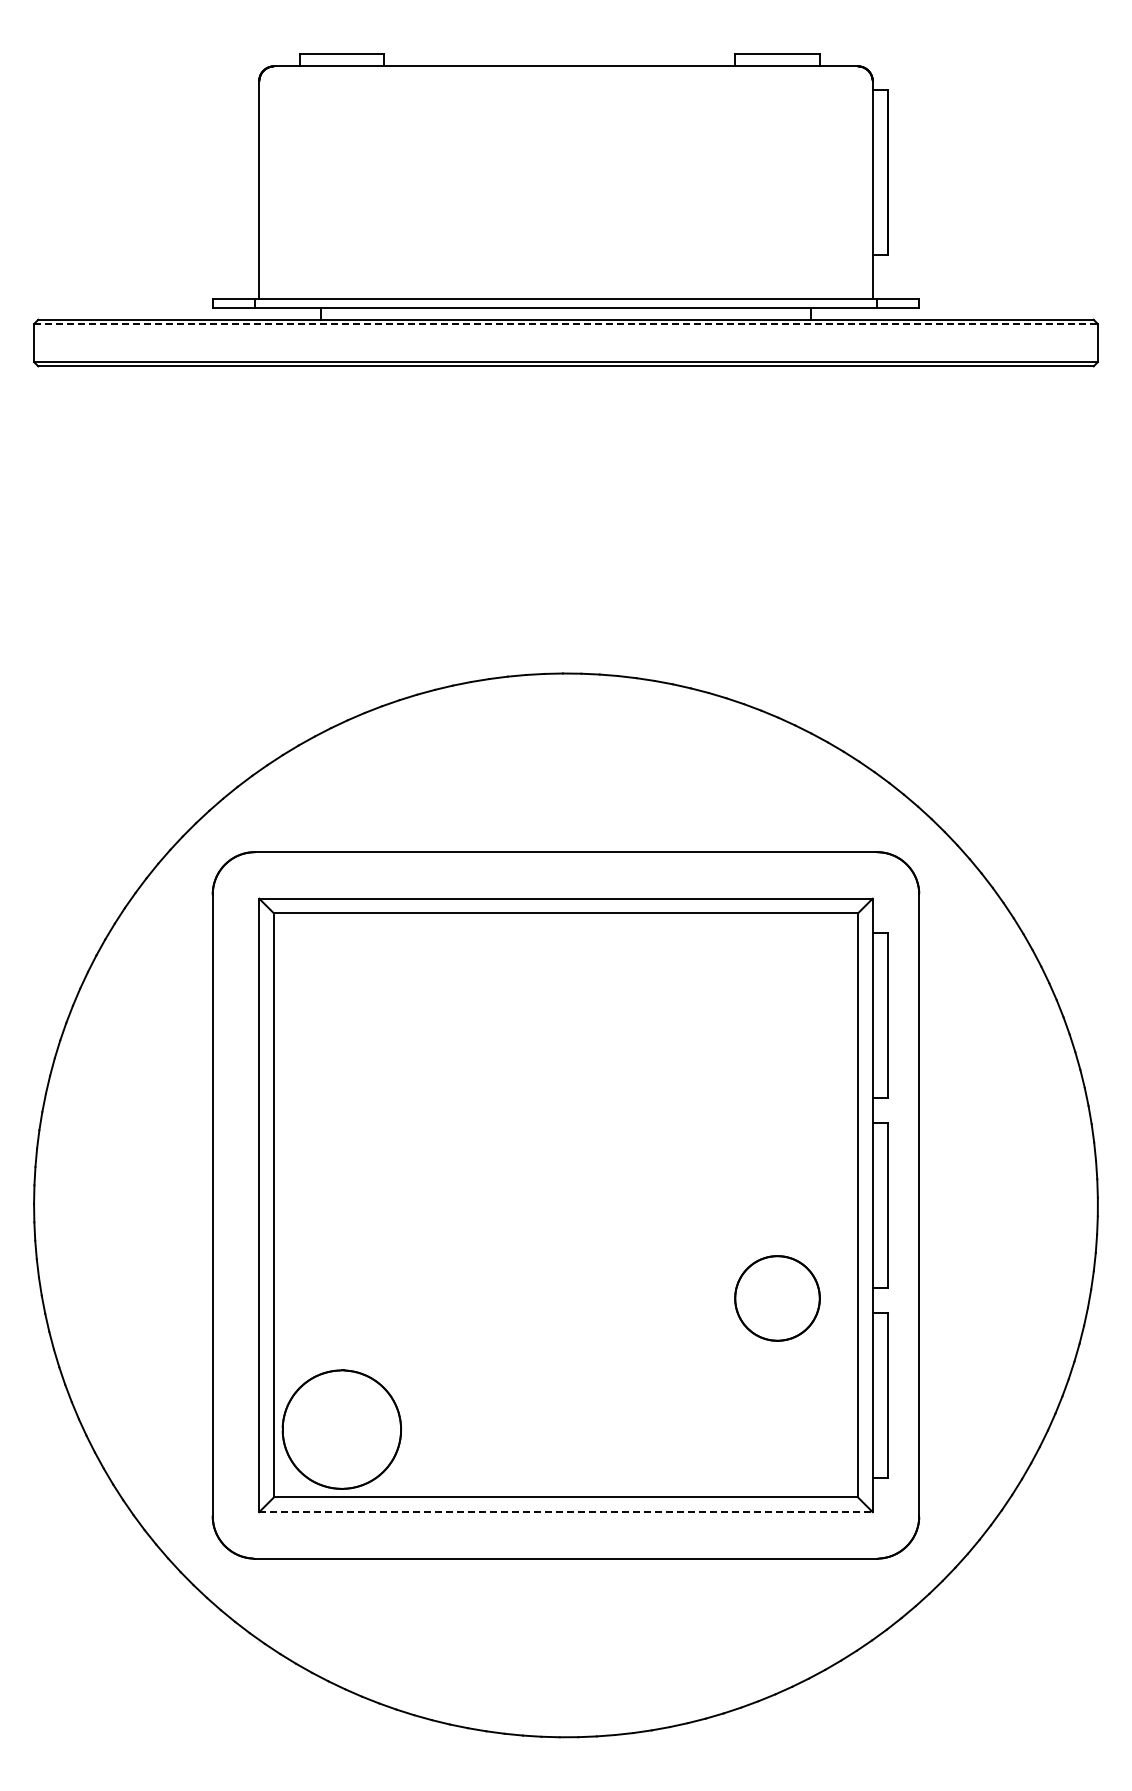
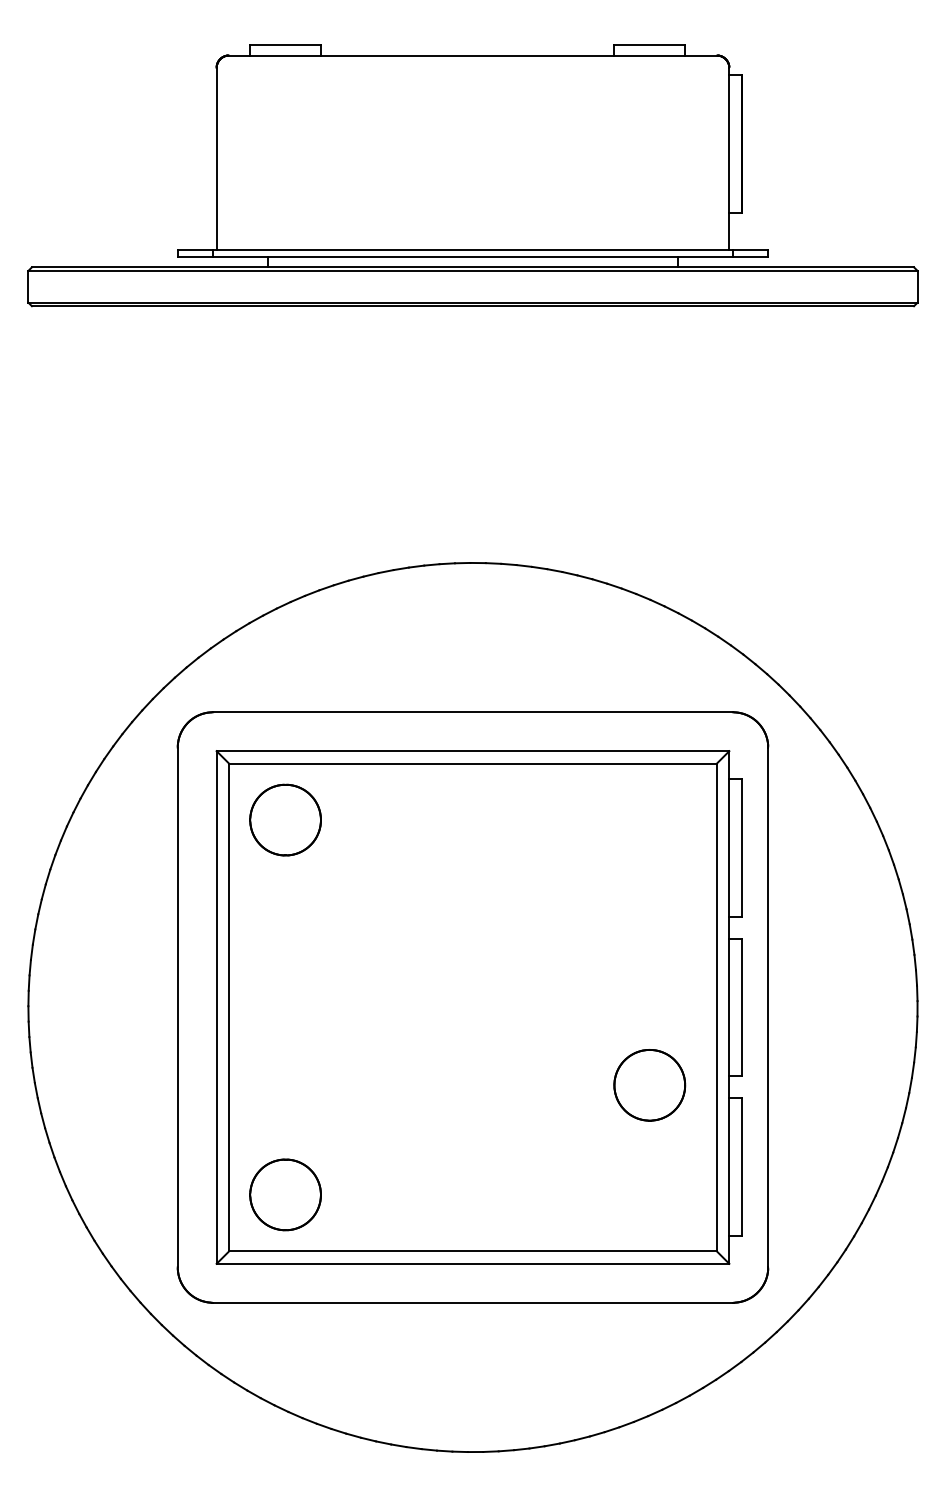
line: (565, 324) -> (472, 271), dashed -> solid
part: (341, 981) -> (285, 820), added
part: (341, 1429) -> (285, 1194), size x0.71
line: (565, 1512) -> (472, 1264), dashed -> solid

